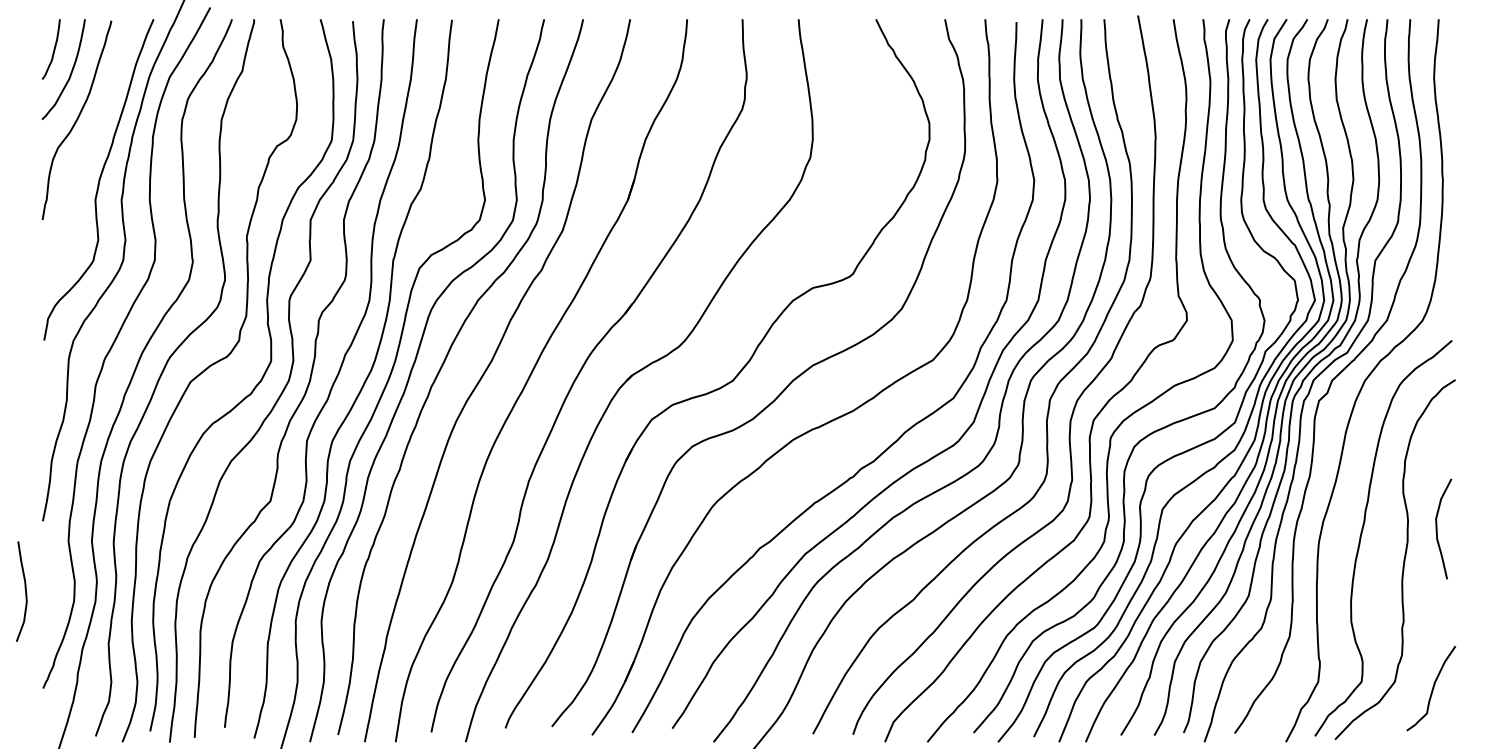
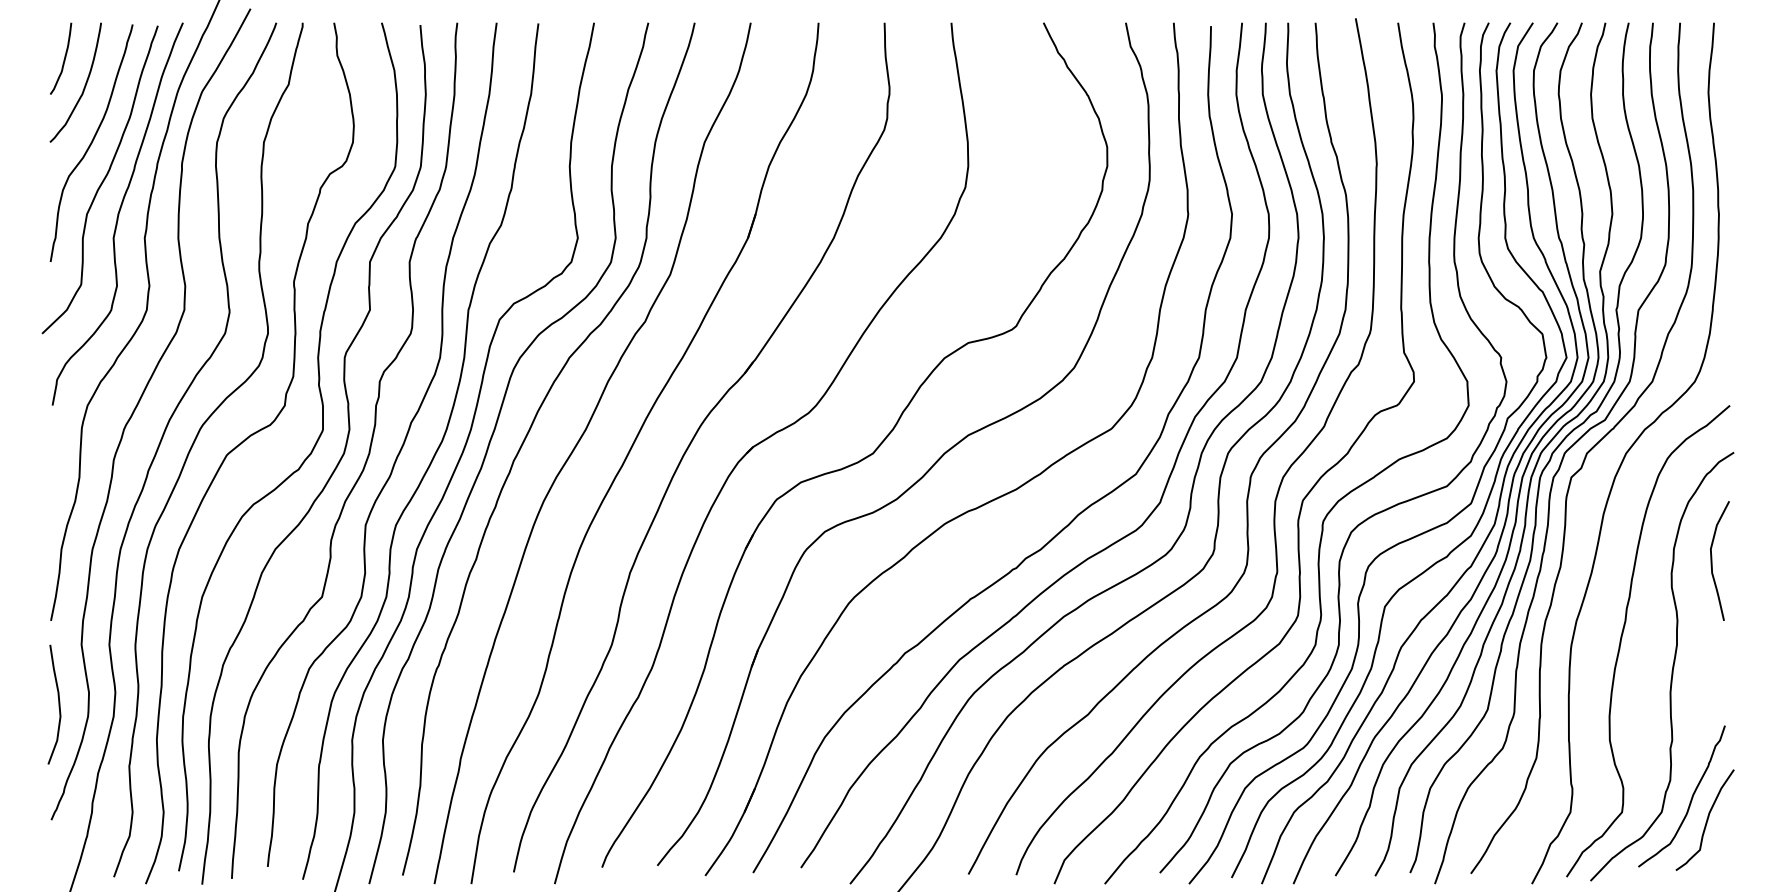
curve: (86, 150) -> (102, 179), added
curve: (1437, 528) -> (1712, 560), moved
curve: (25, 591) -> (58, 704), moved
curve: (1419, 669) -> (1691, 797), added

